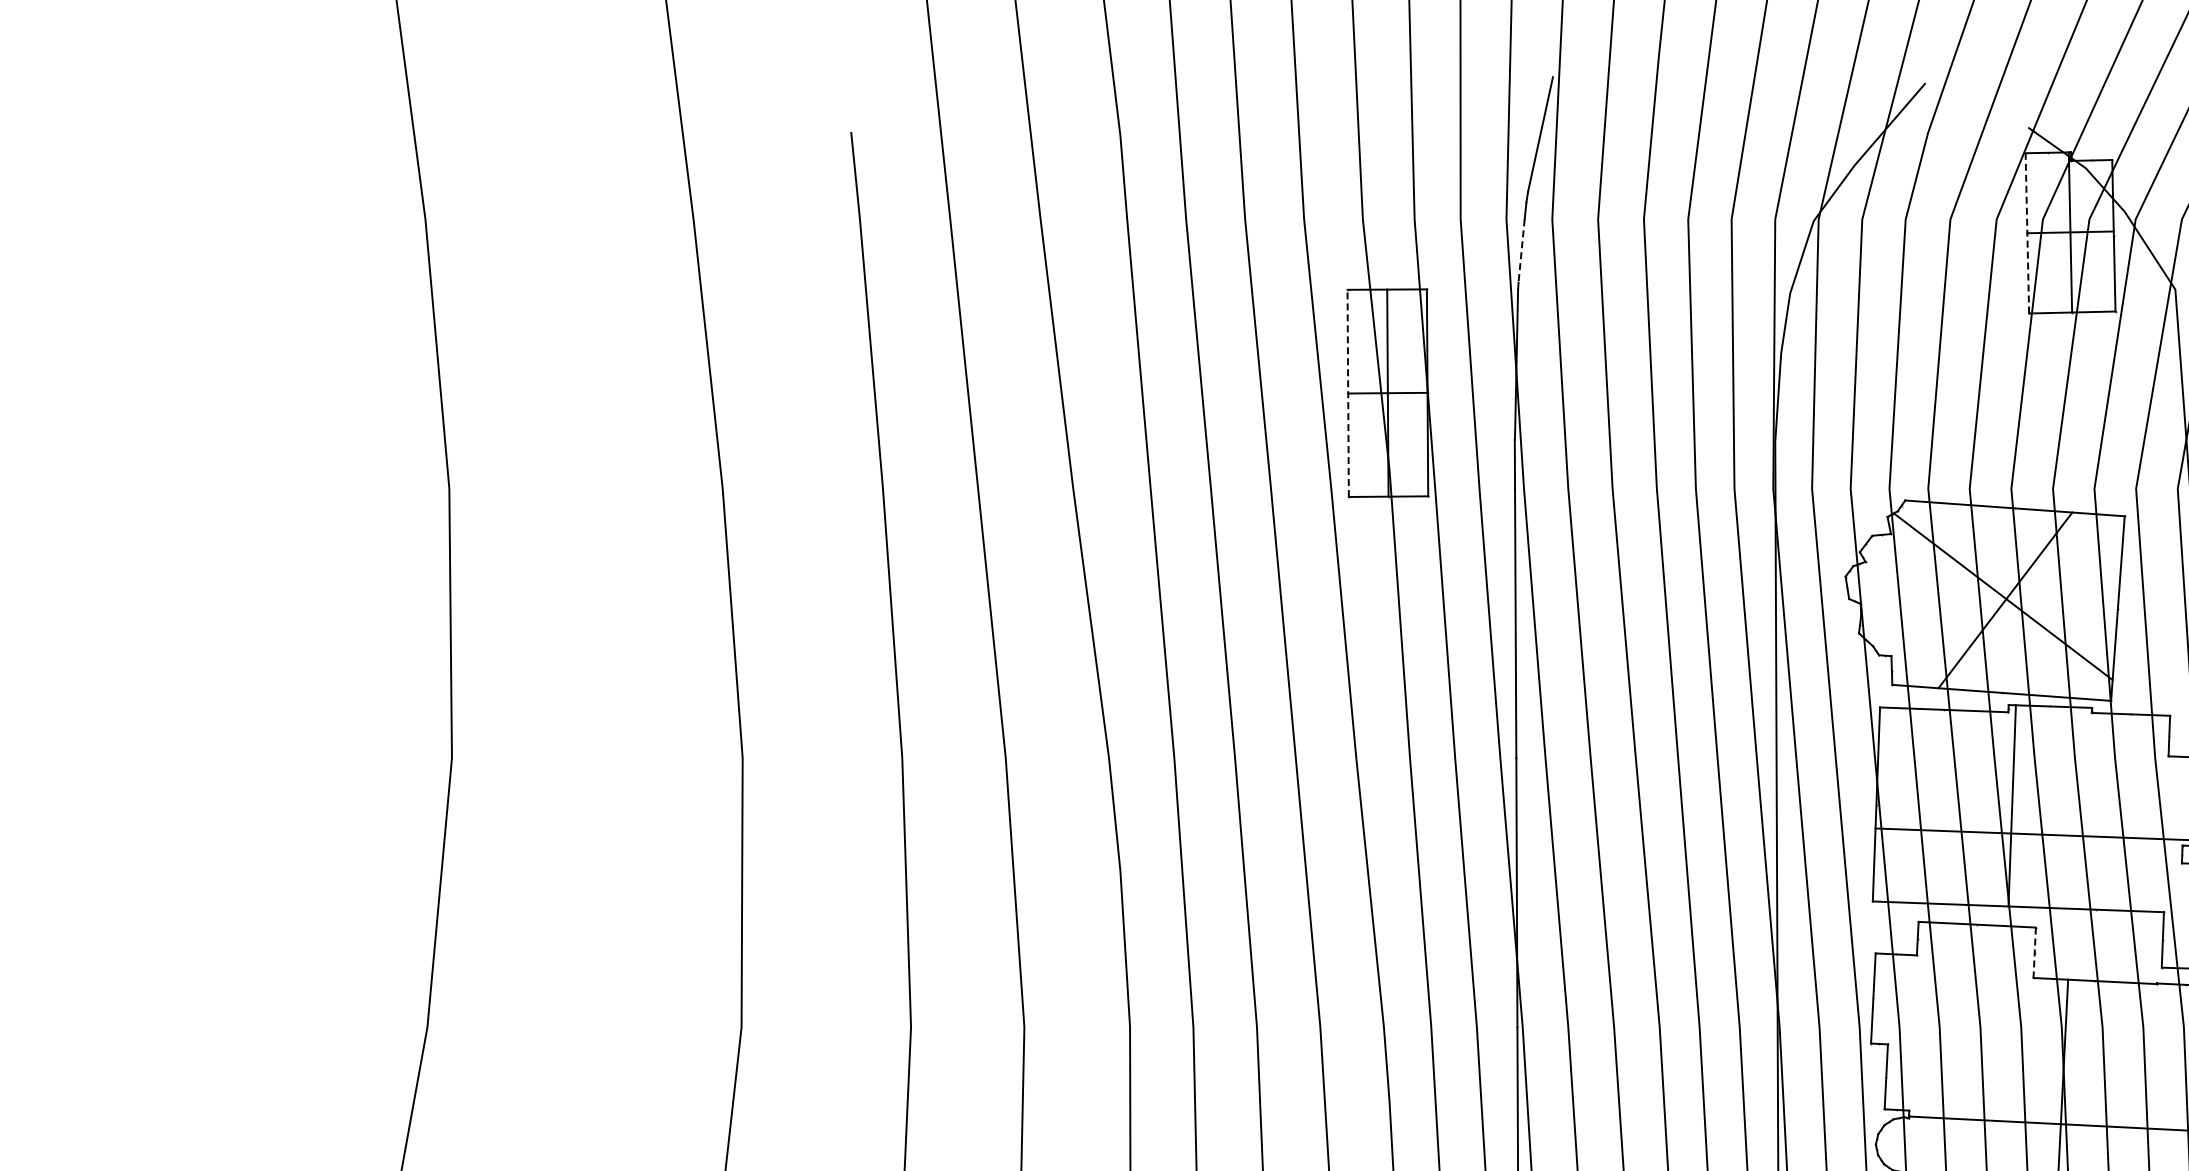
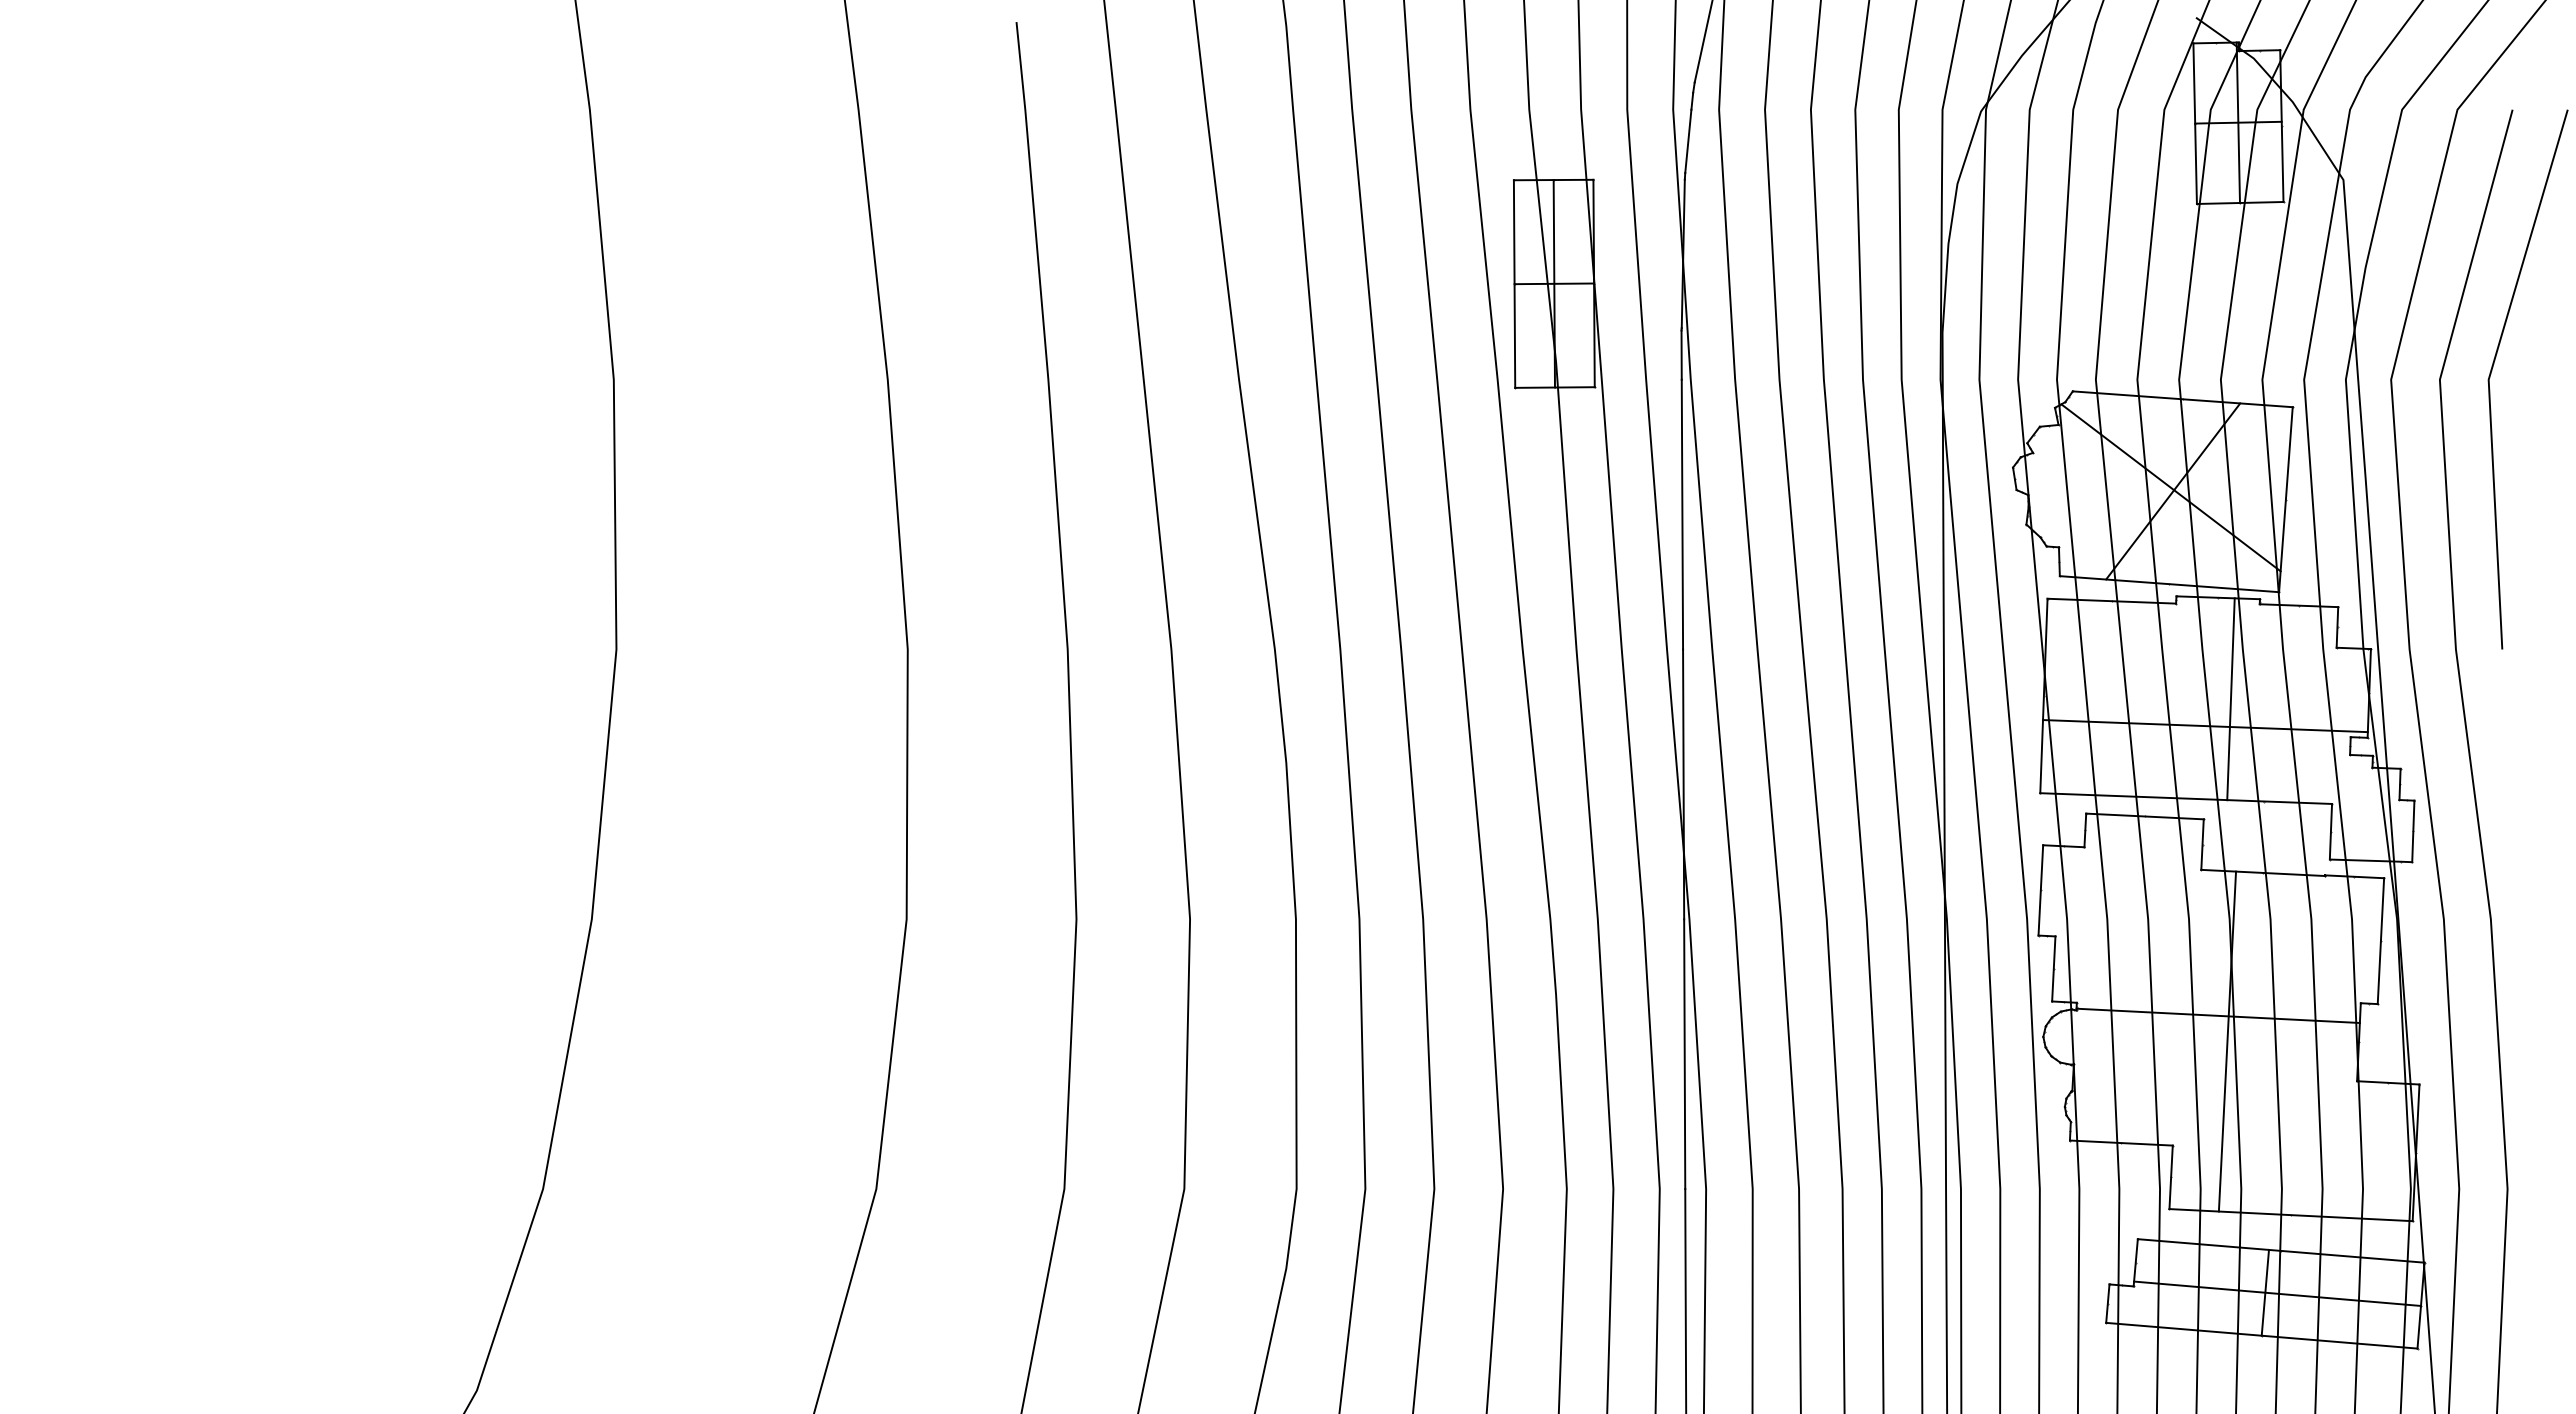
line: (2027, 233) -> (2195, 123), dashed -> solid
line: (1521, 251) -> (1688, 141), dashed -> solid
line: (1348, 393) -> (1514, 284), dashed -> solid
line: (2011, 805) -> (2230, 699), moved
line: (2034, 953) -> (2202, 845), dashed -> solid

